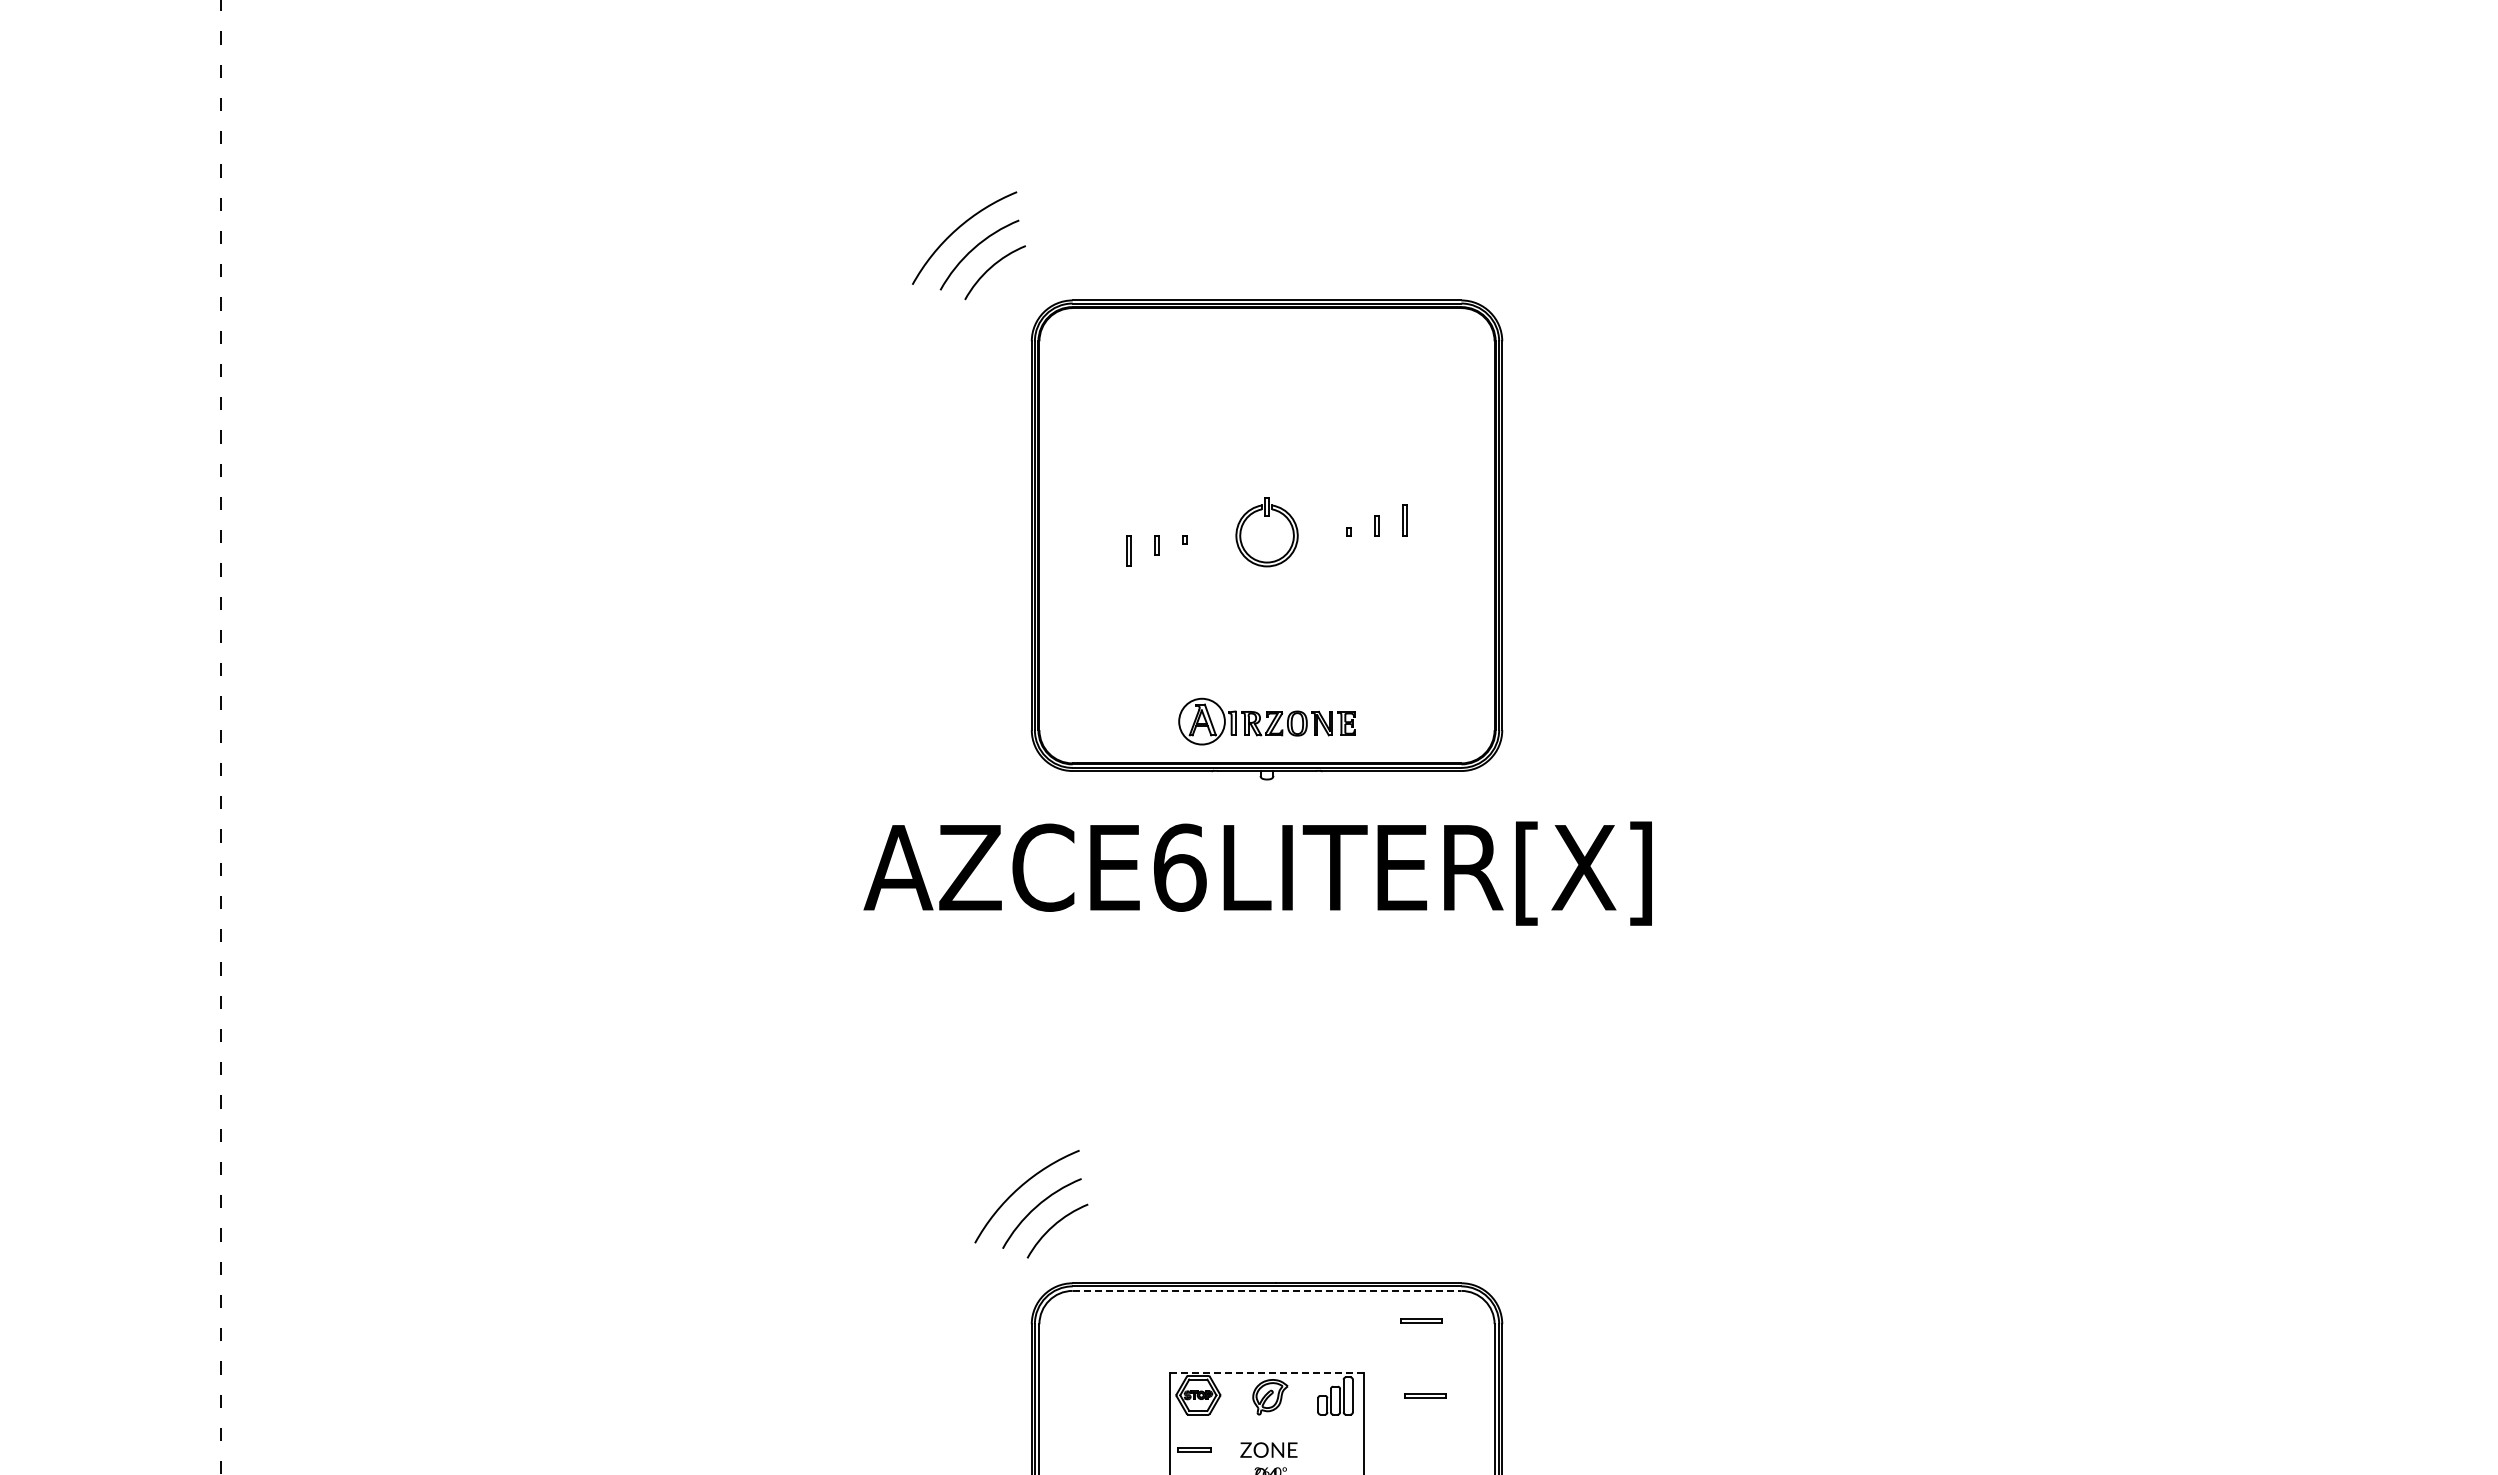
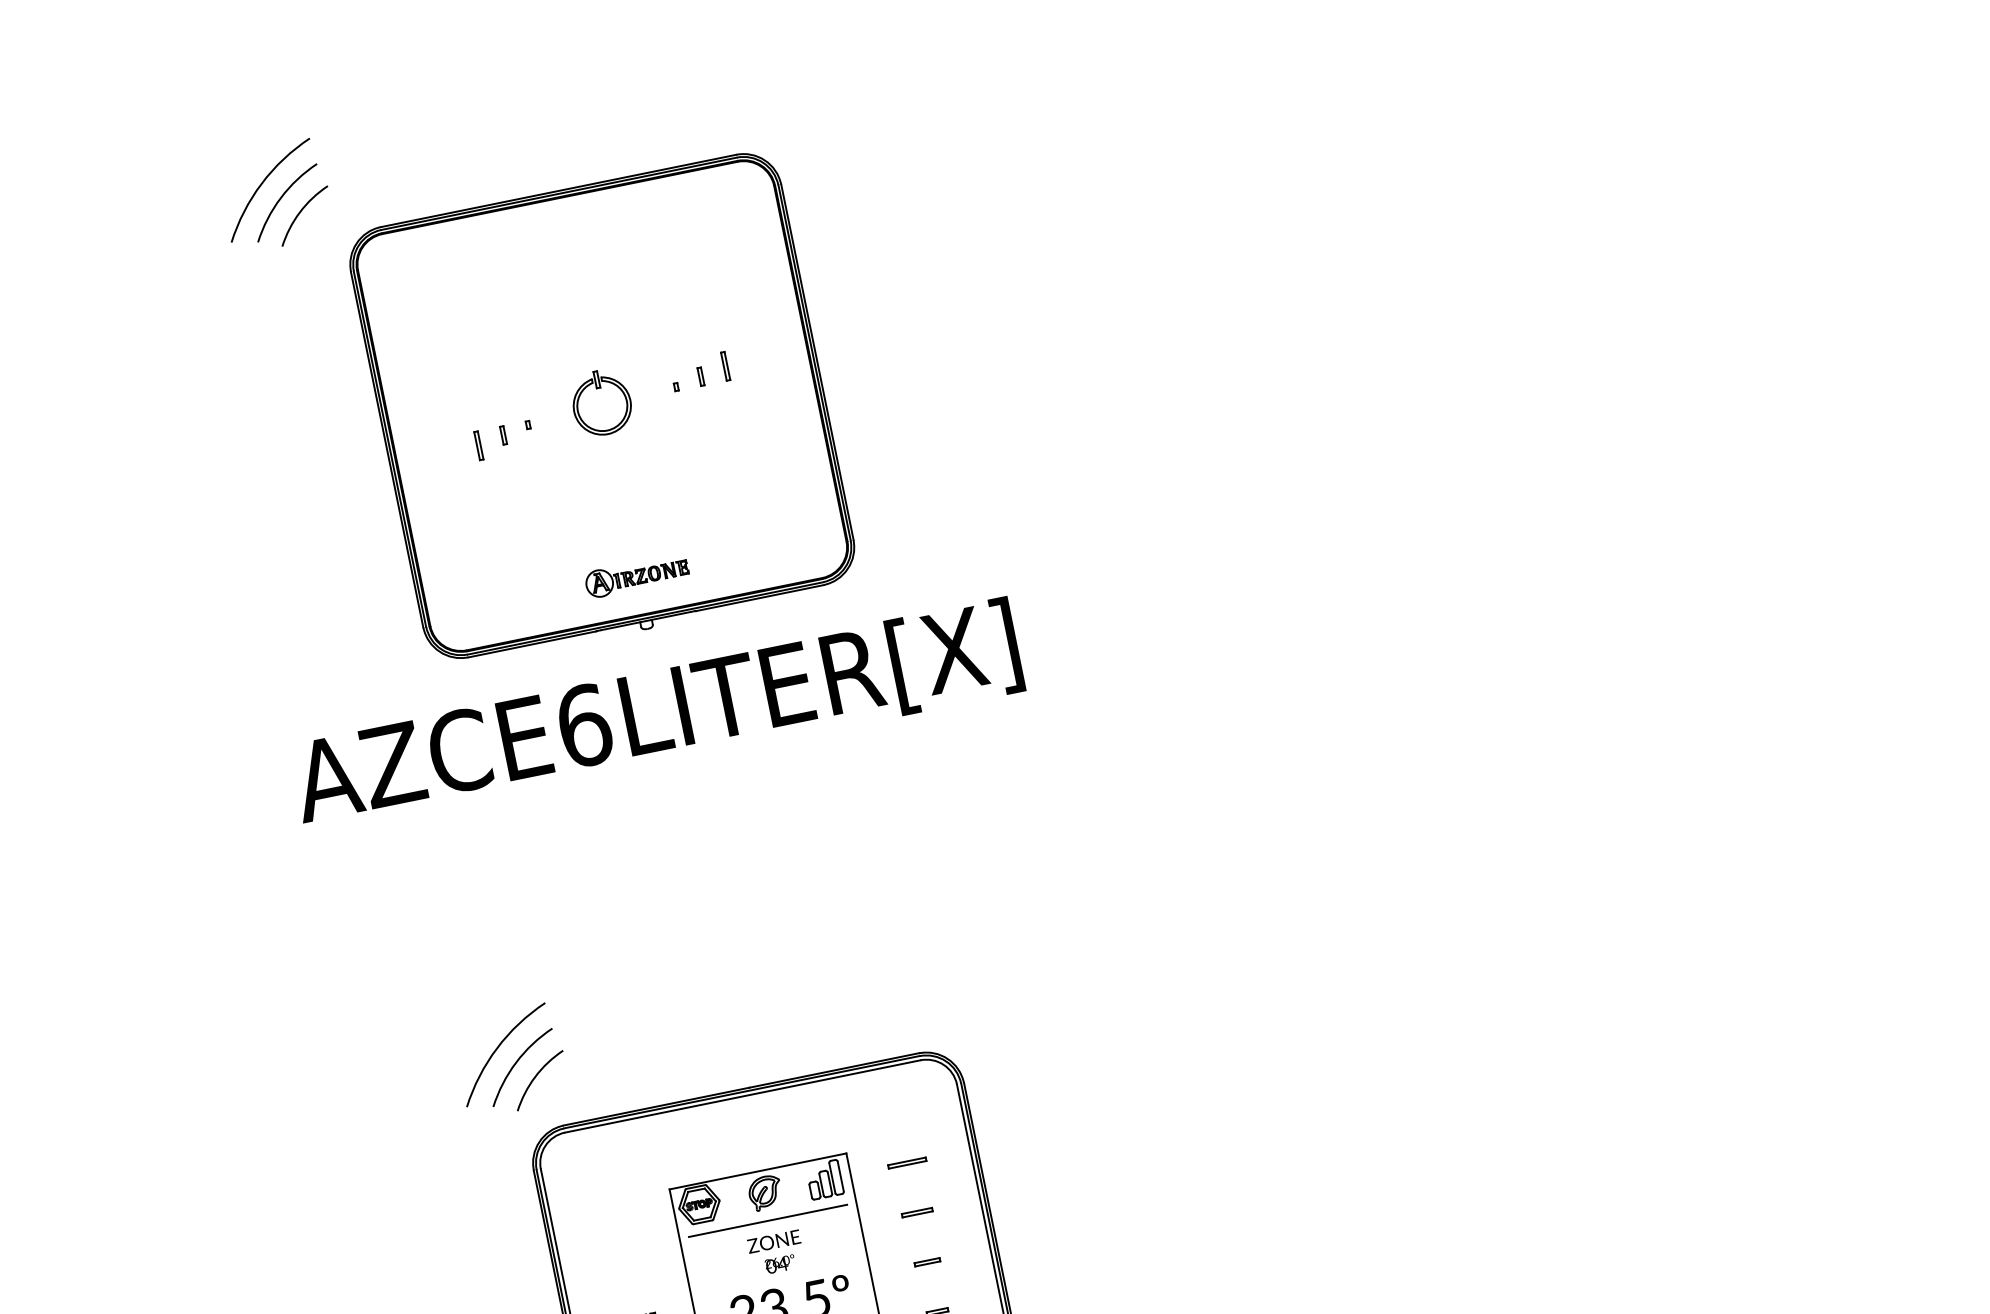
part: (1266, 721) -> (636, 575), size x0.62
line: (1267, 1290) -> (743, 1095), dashed -> solid
part: (1421, 1320) -> (889, 1094), removed
line: (1267, 1372) -> (758, 1170), dashed -> solid
line: (1266, 1427) -> (767, 1221), added
part: (1194, 1449) -> (917, 1211), moved

